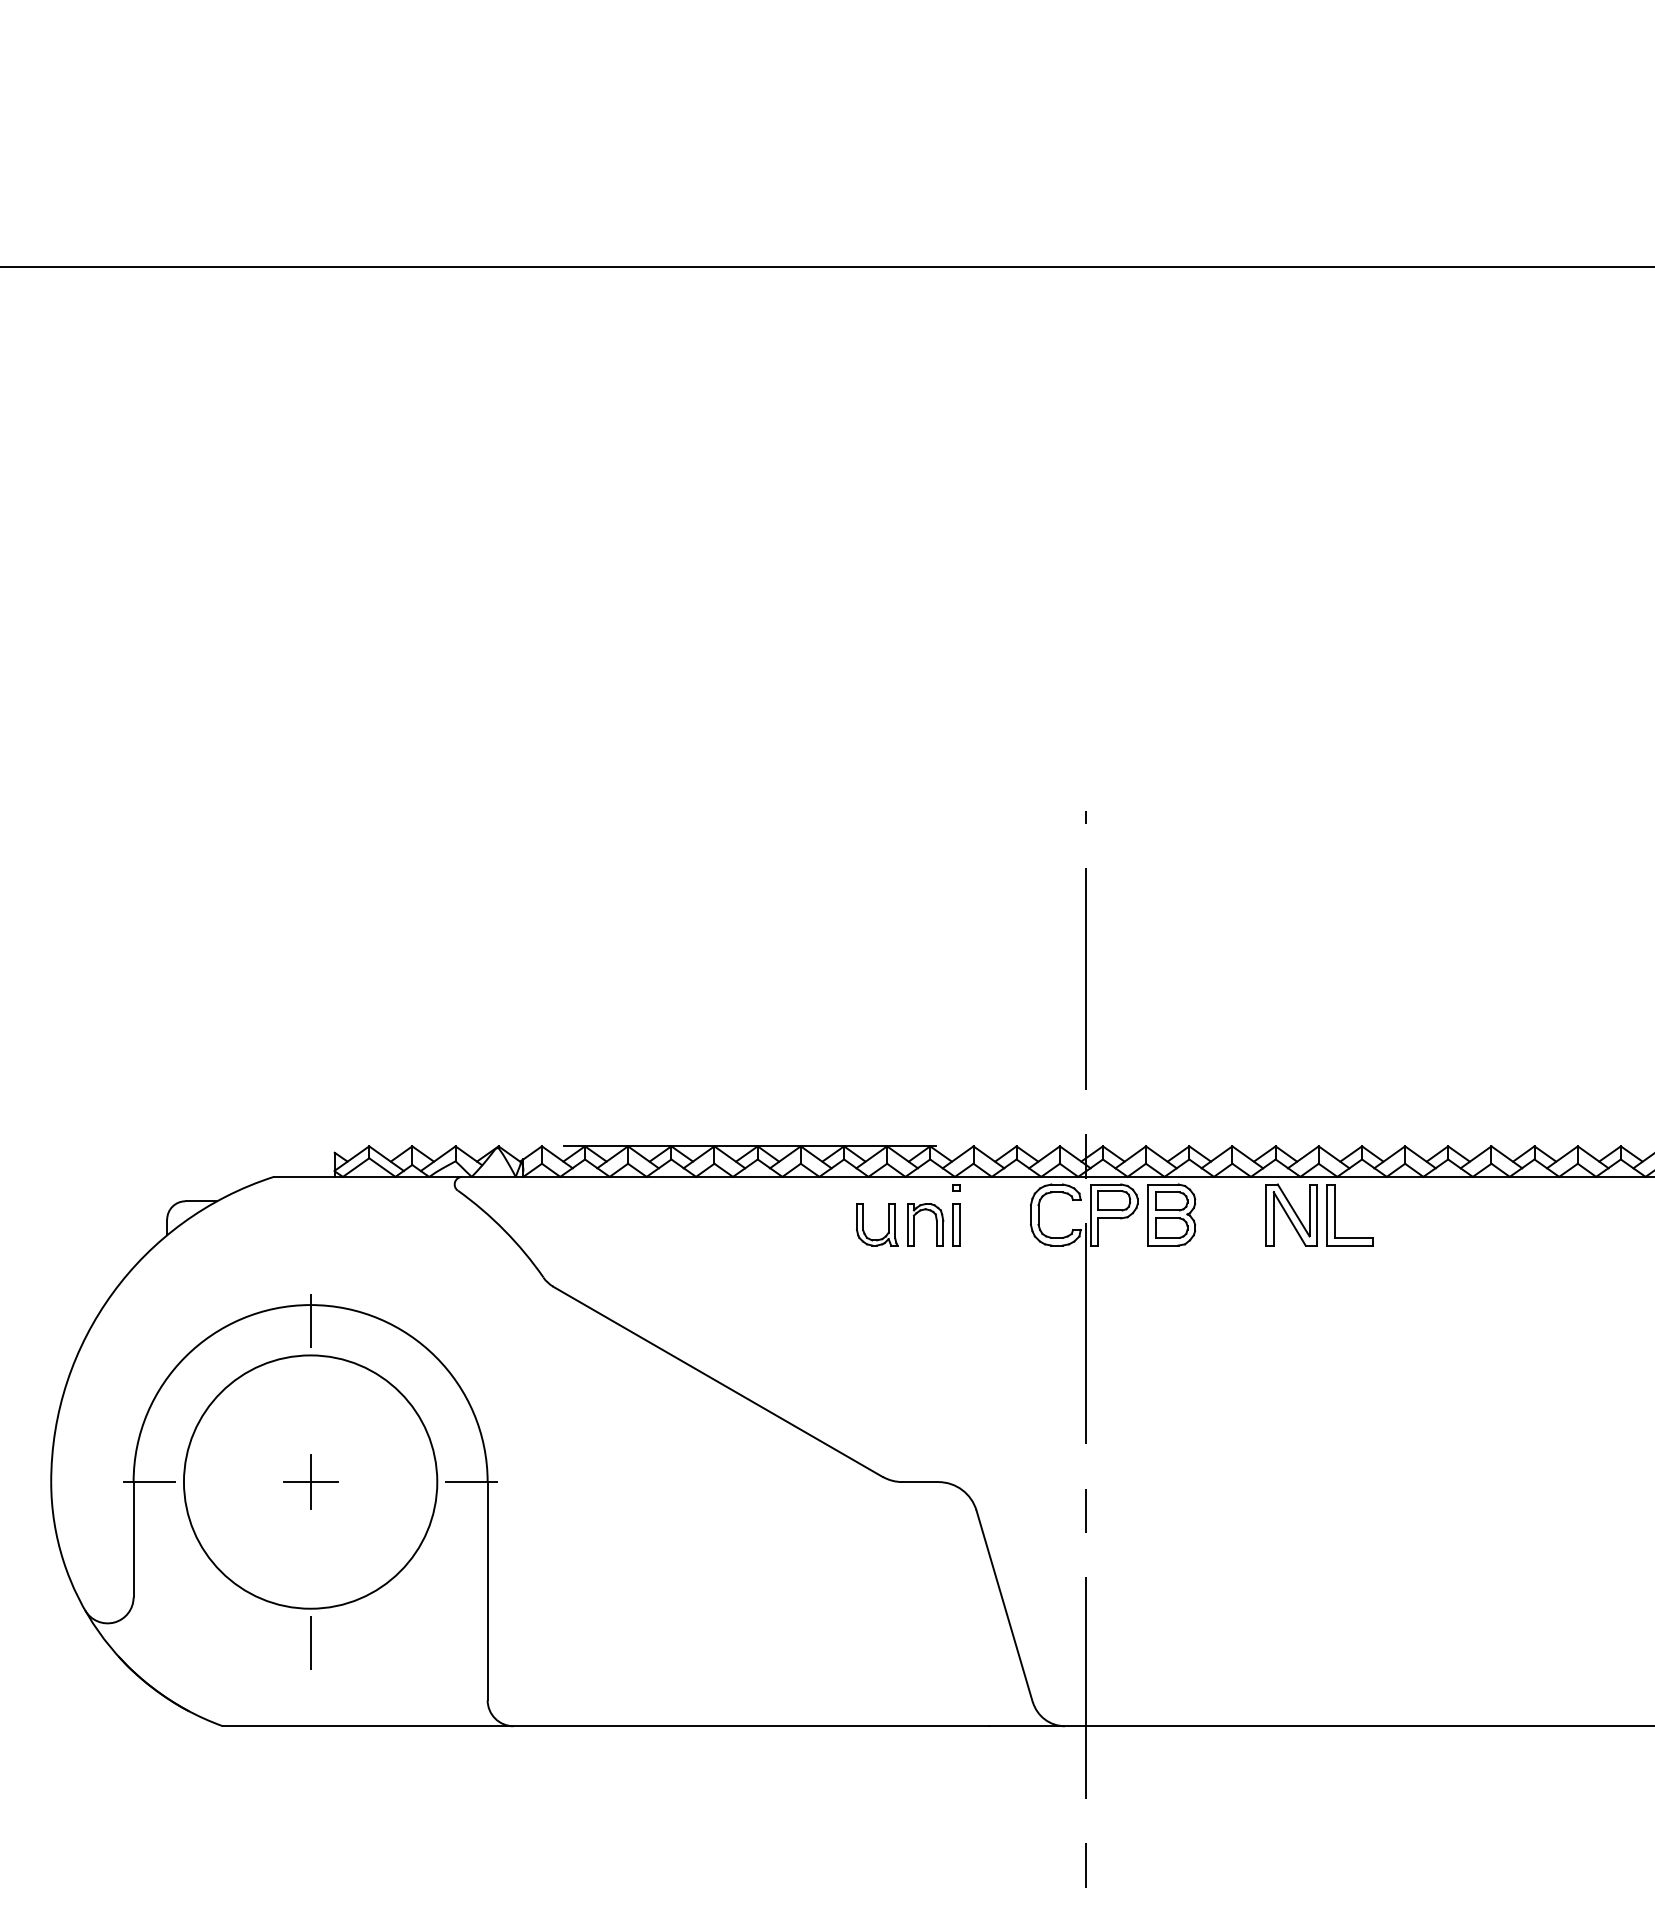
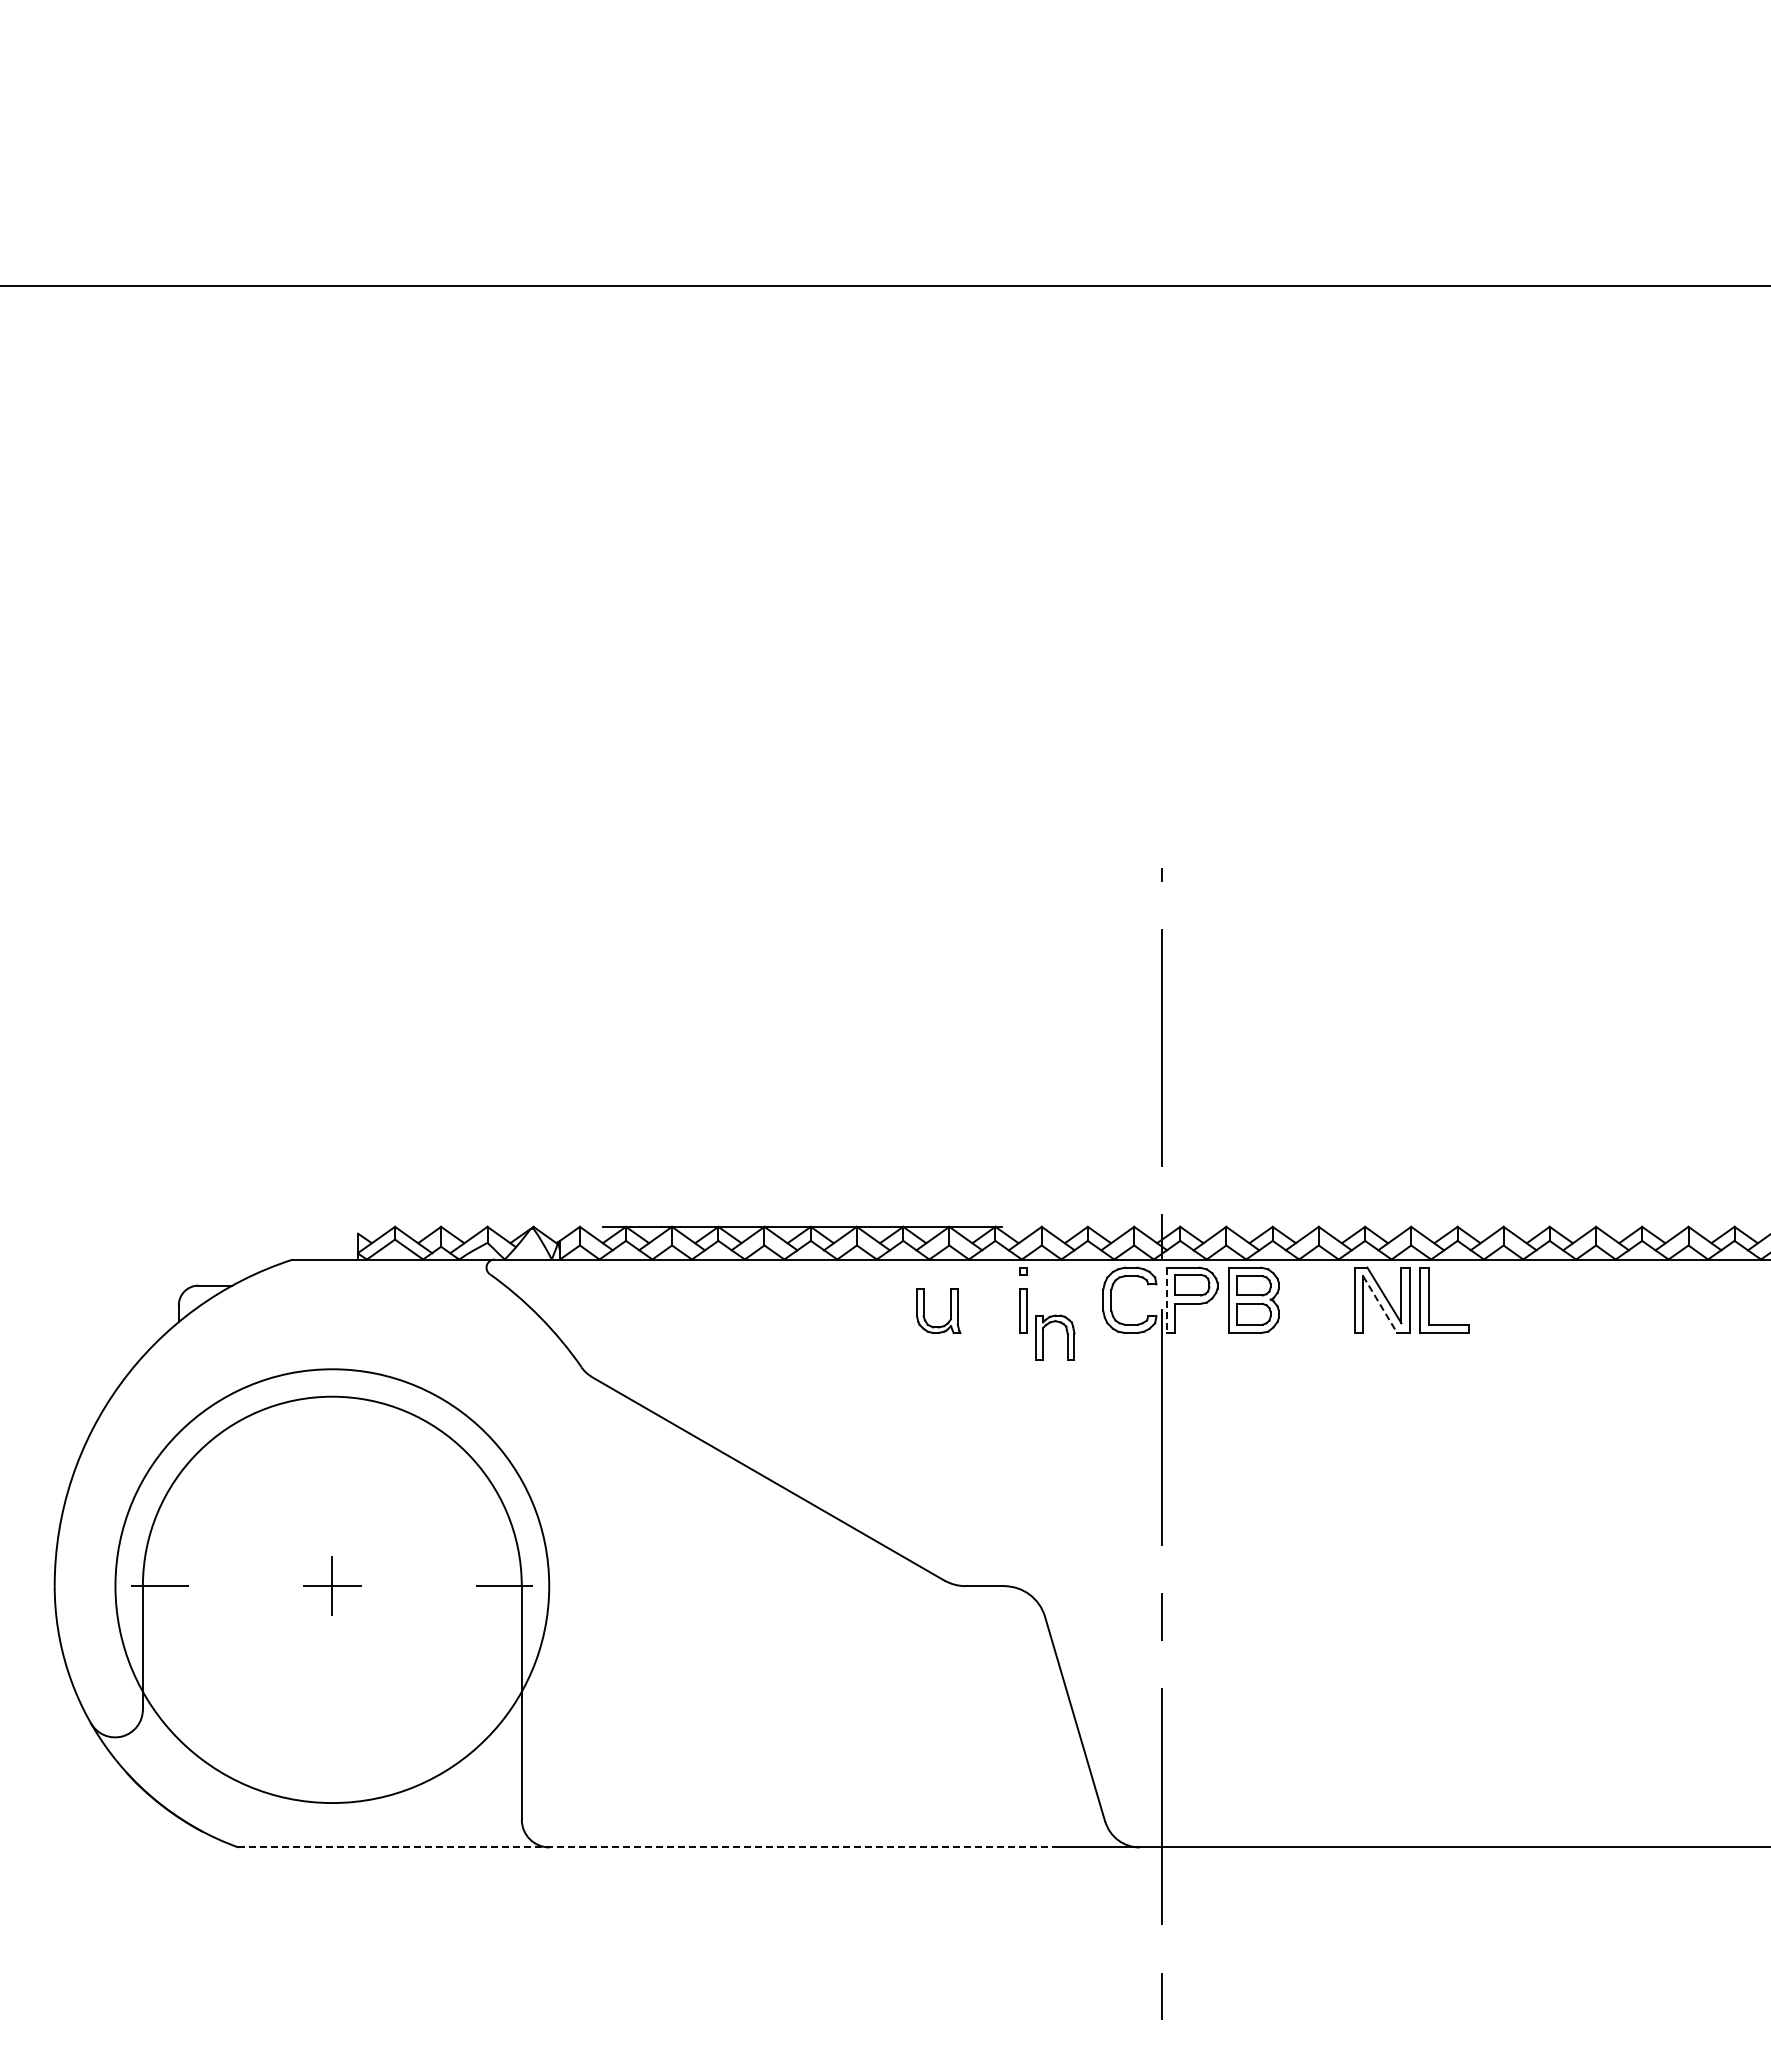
line: (1091, 1215) -> (1167, 1300), solid -> dashed
line: (1290, 1219) -> (1380, 1305), solid -> dashed
part: (935, 1221) -> (1066, 1334), moved
line: (310, 1320) -> (332, 1413), removed
circle: (309, 1481) -> (331, 1585), size x1.6
line: (310, 1643) -> (332, 1758), removed
line: (606, 1726) -> (648, 1847), solid -> dashed

